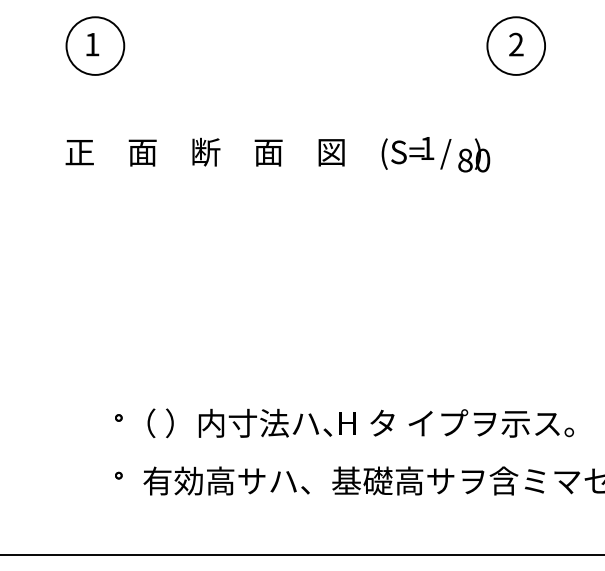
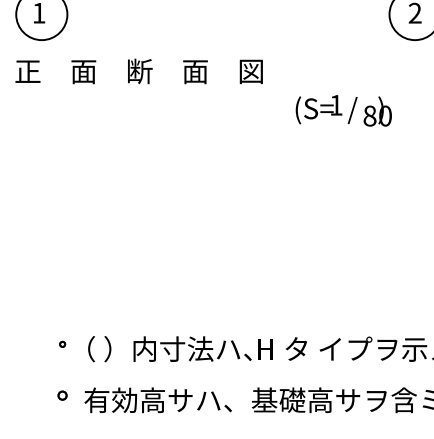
text: (204, 151) -> (138, 70), moved
part: (118, 475) -> (62, 395), size x1.6

